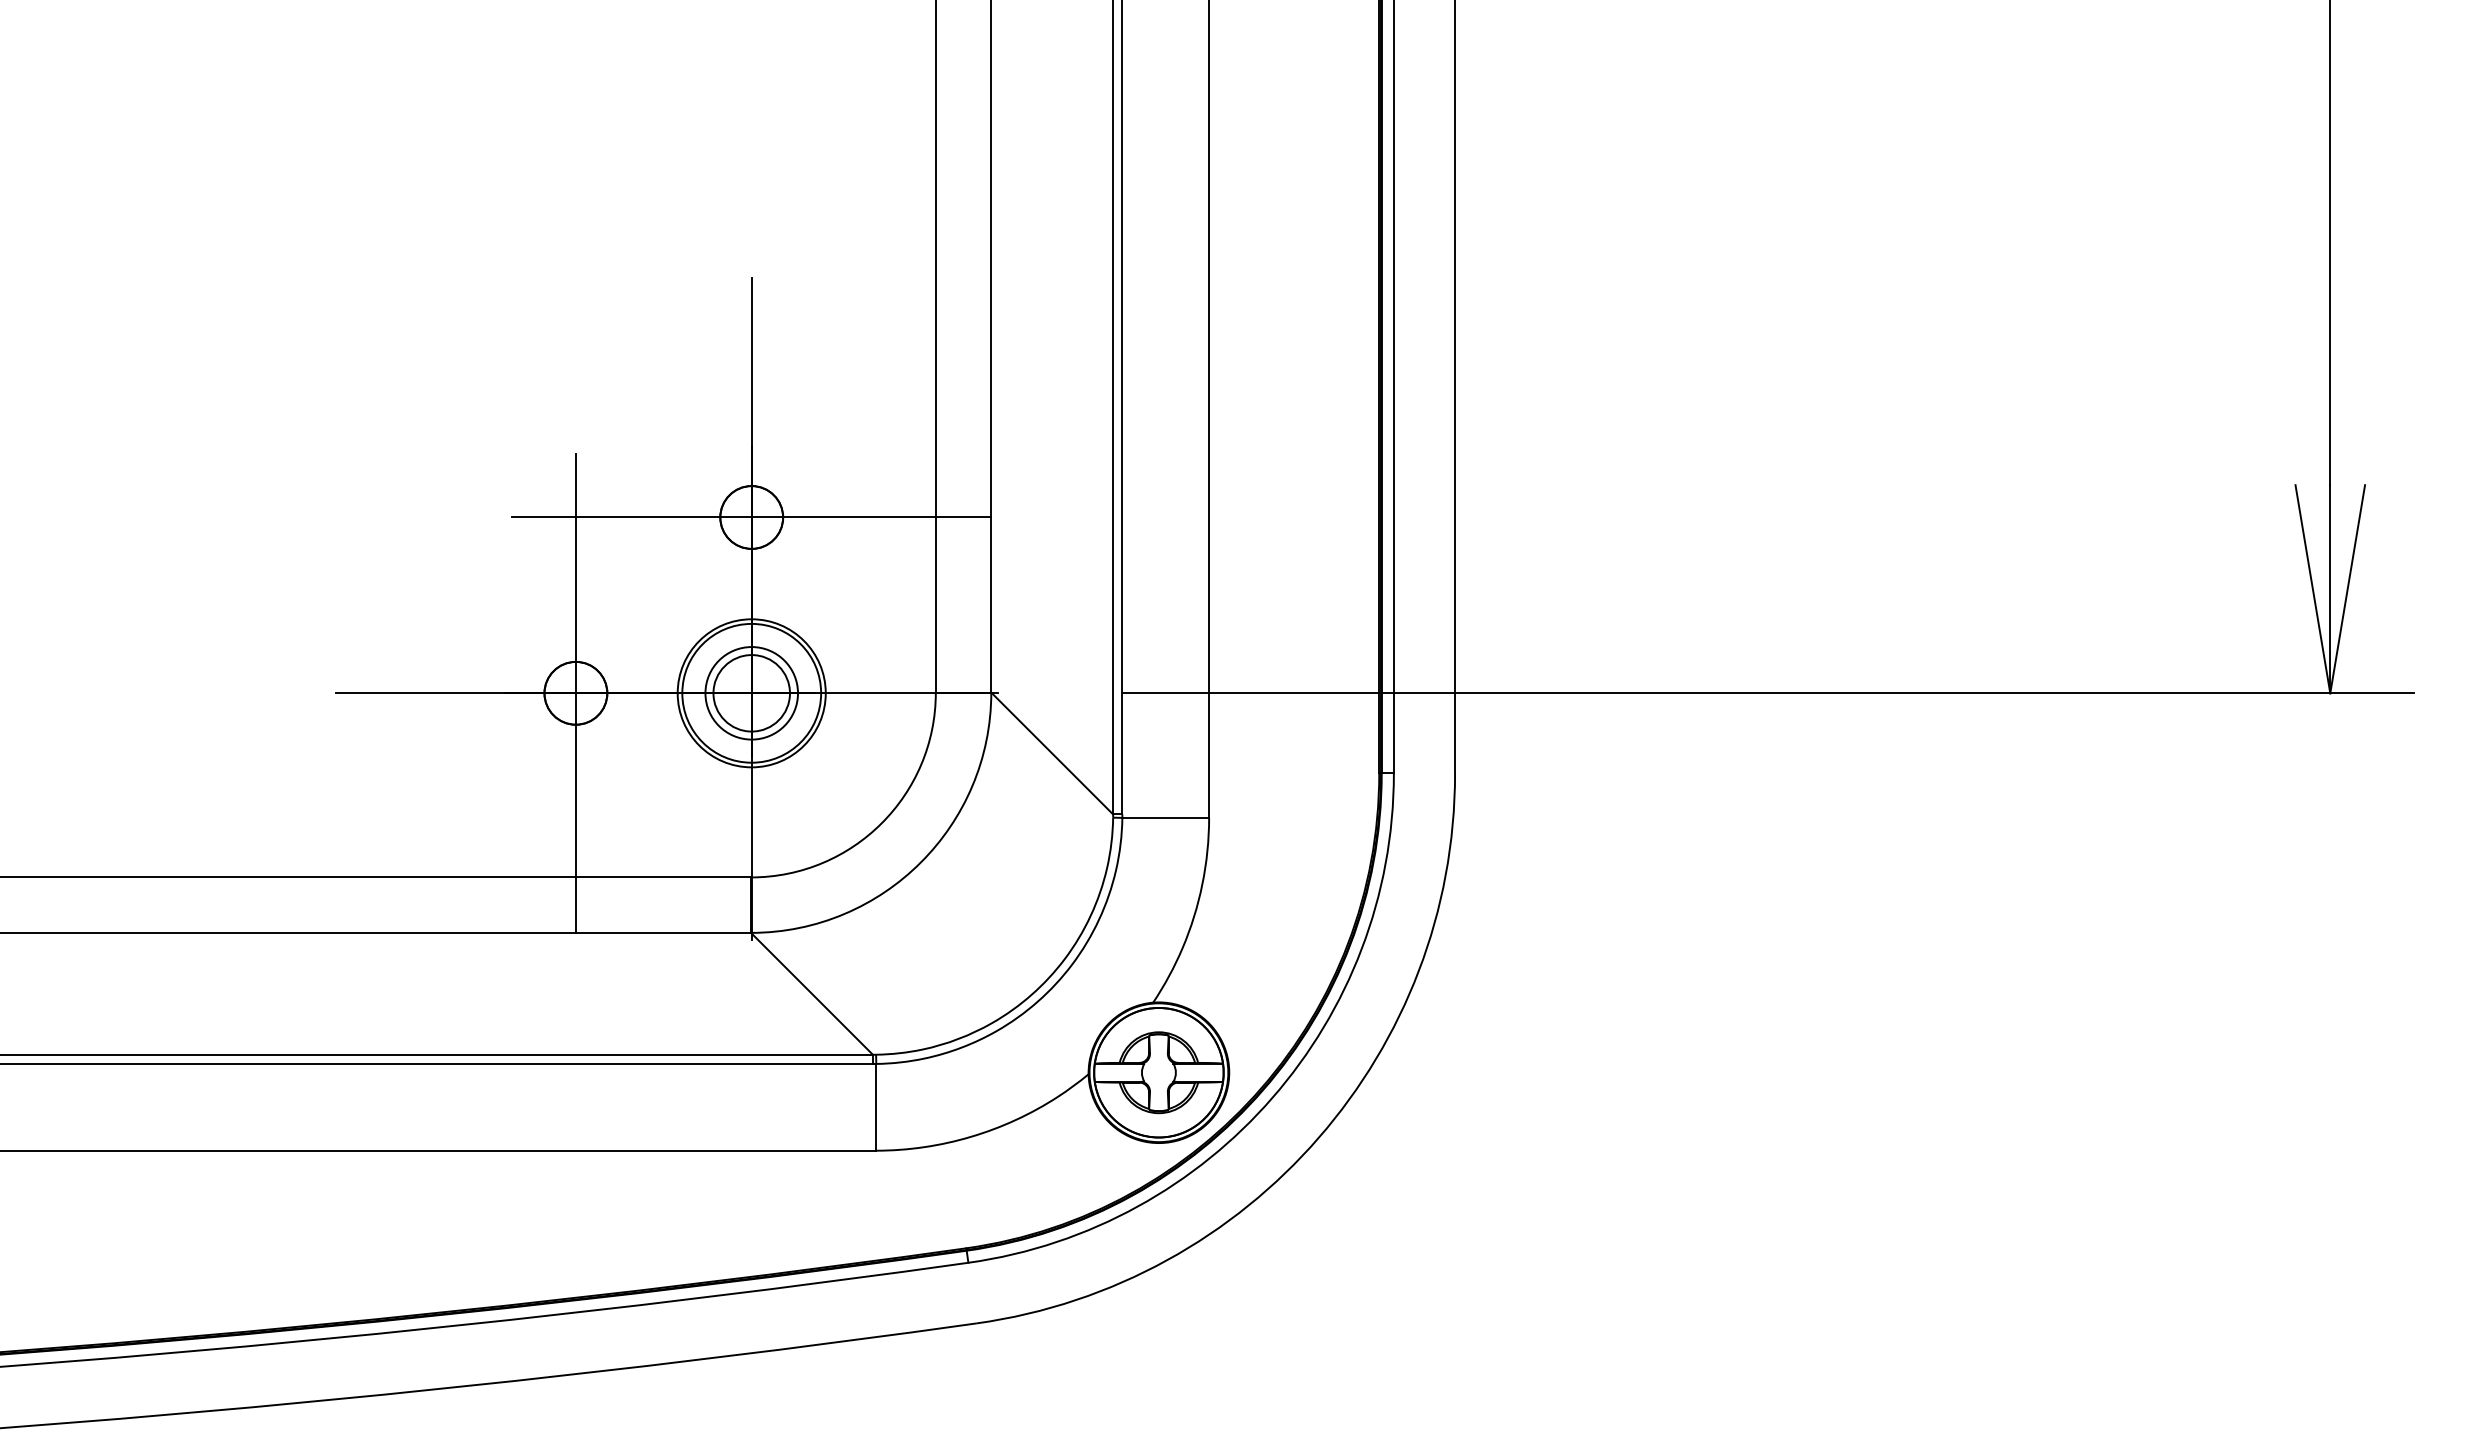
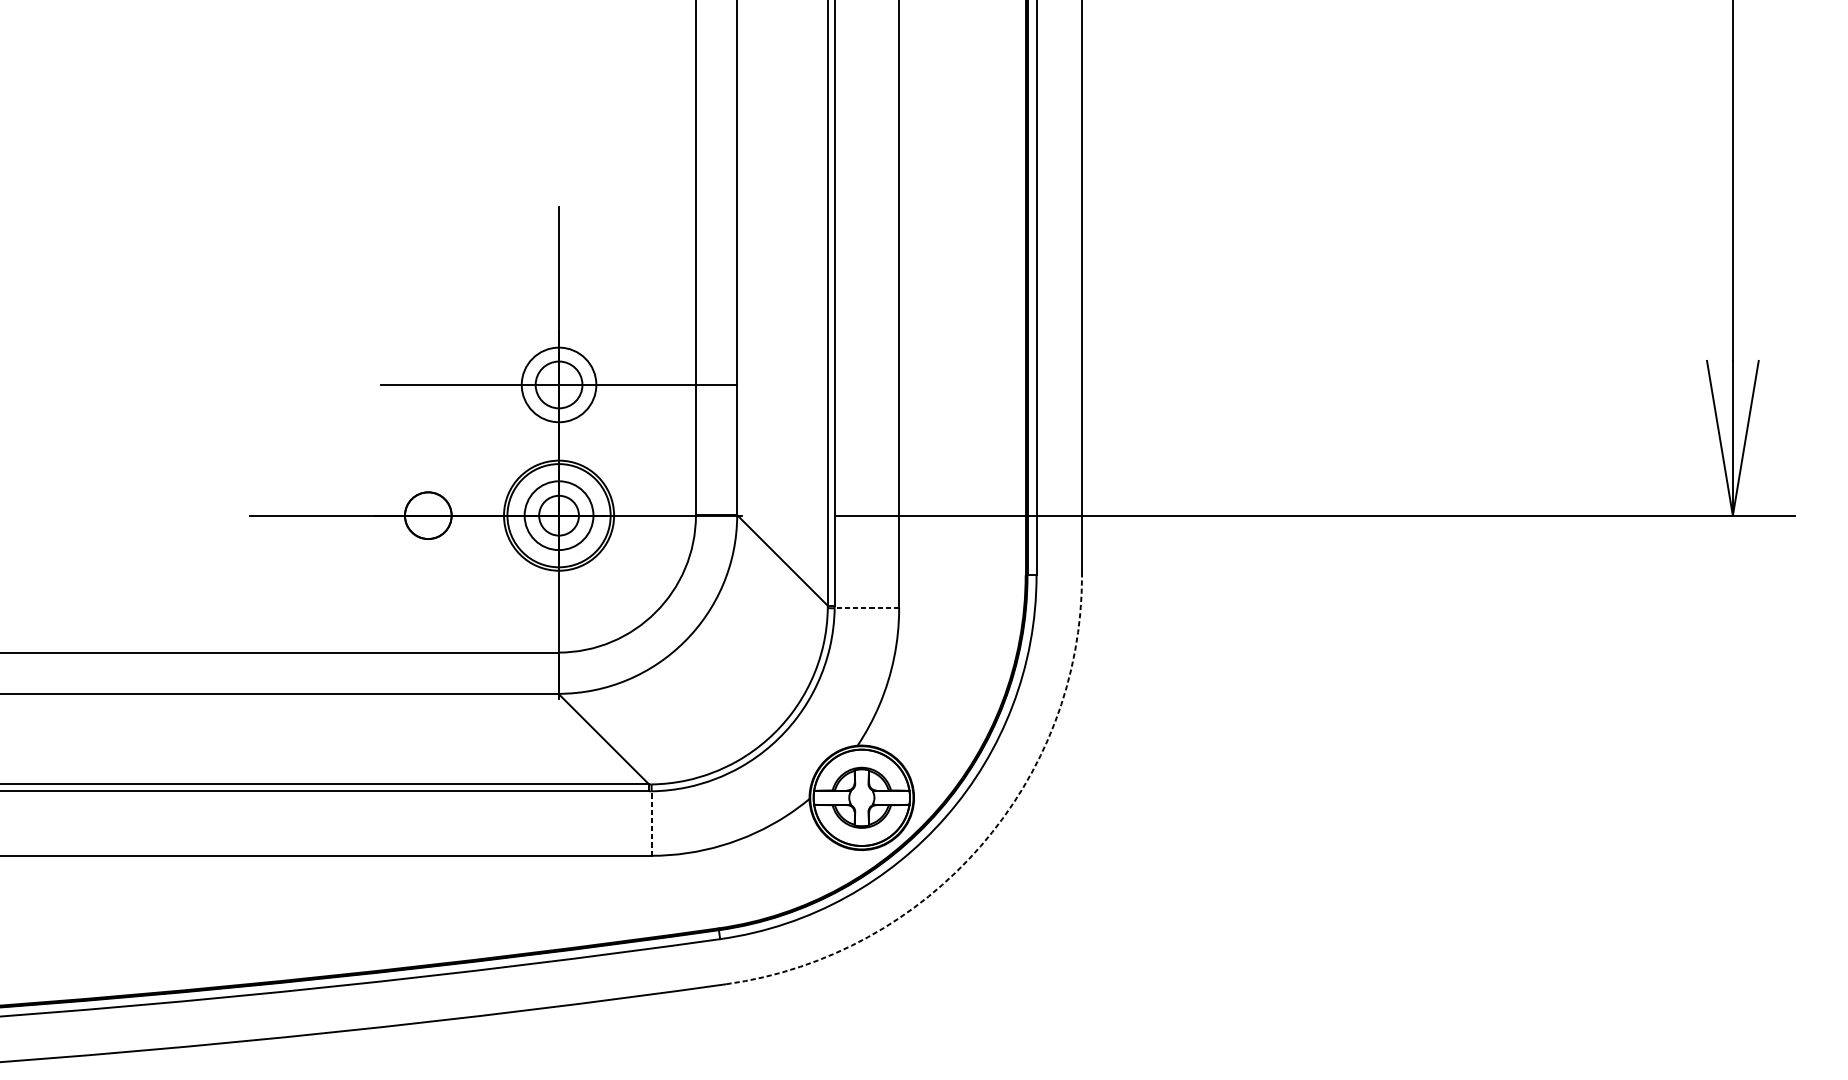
circle: (751, 517) -> (558, 384), size x1.6
line: (575, 692) -> (428, 515), removed
circle: (751, 693) -> (558, 515), size x0.7
line: (1165, 817) -> (866, 608), solid -> dashed
line: (876, 1106) -> (651, 822), solid -> dashed
arc: (1318, 1137) -> (980, 845), solid -> dashed

